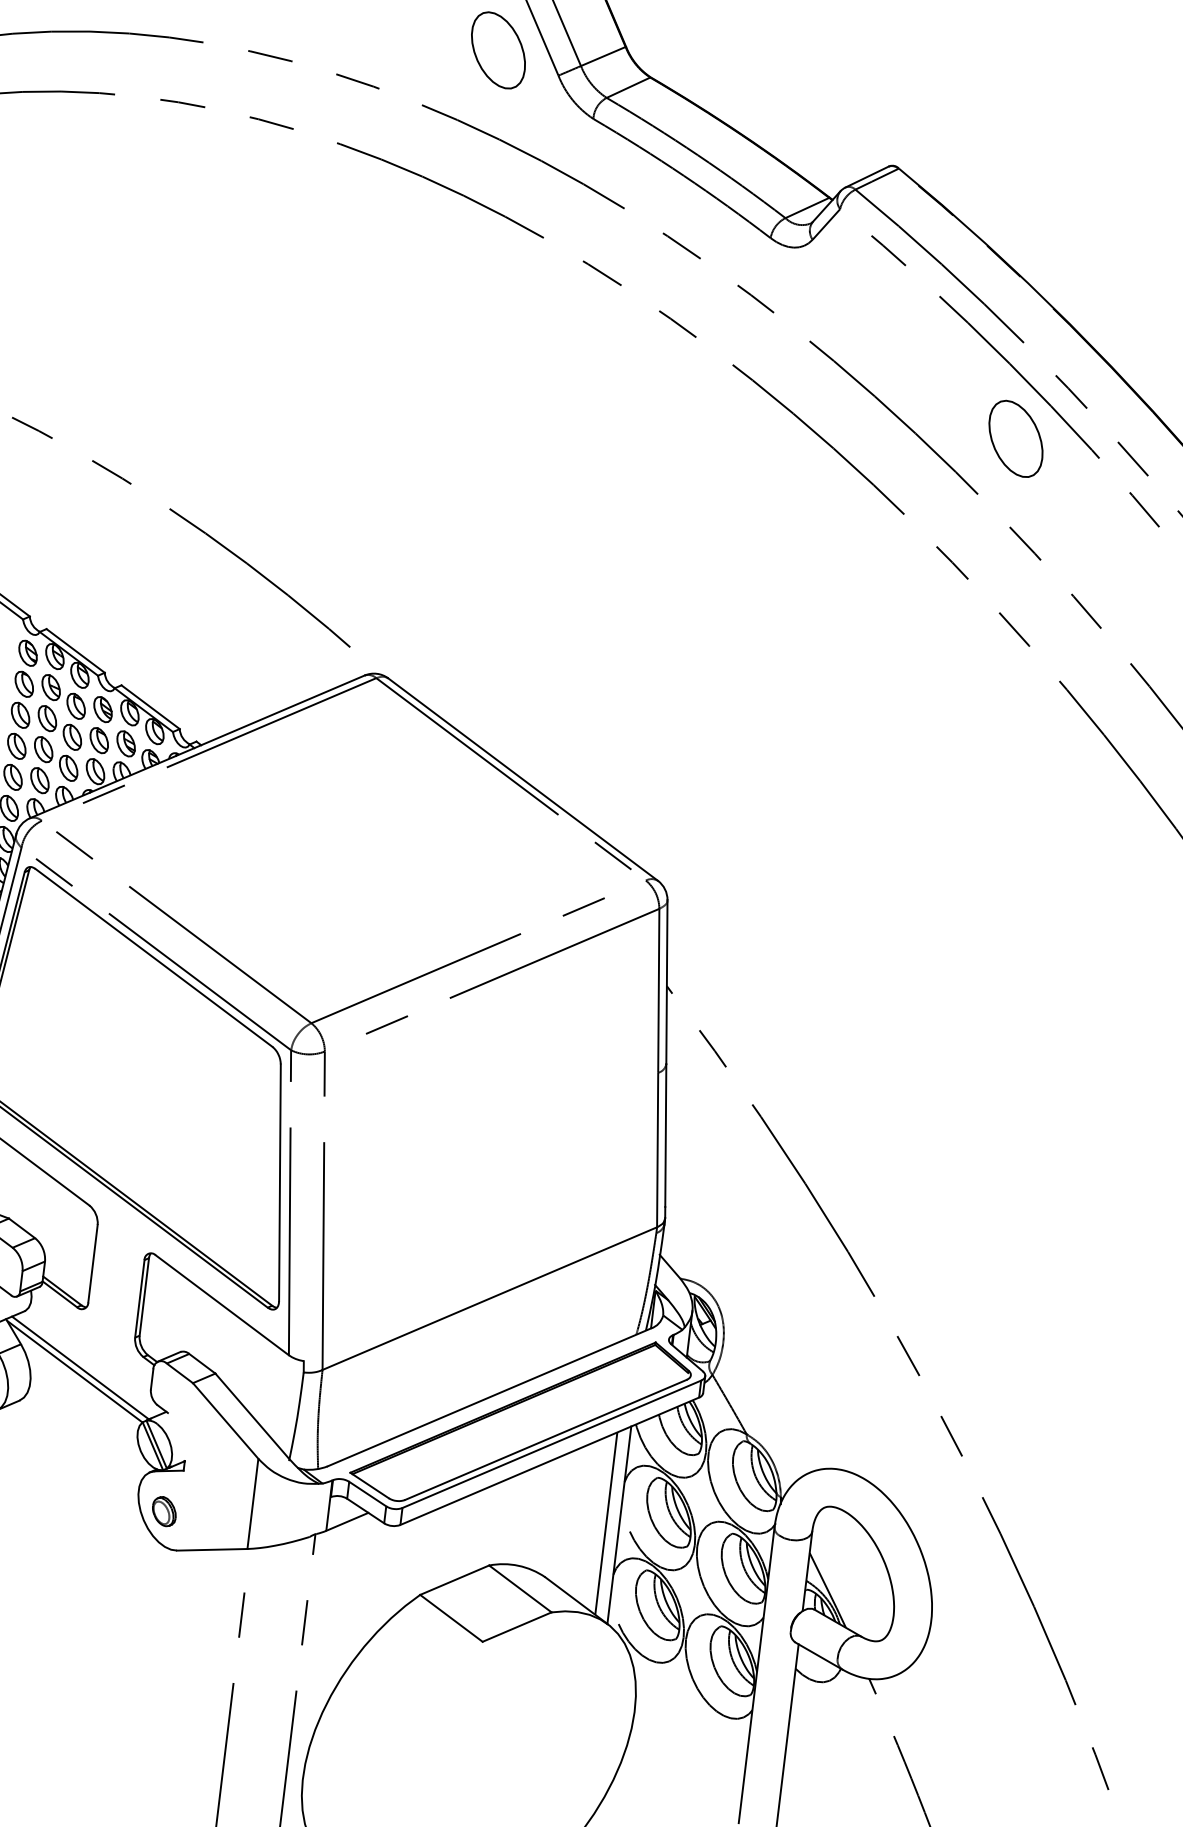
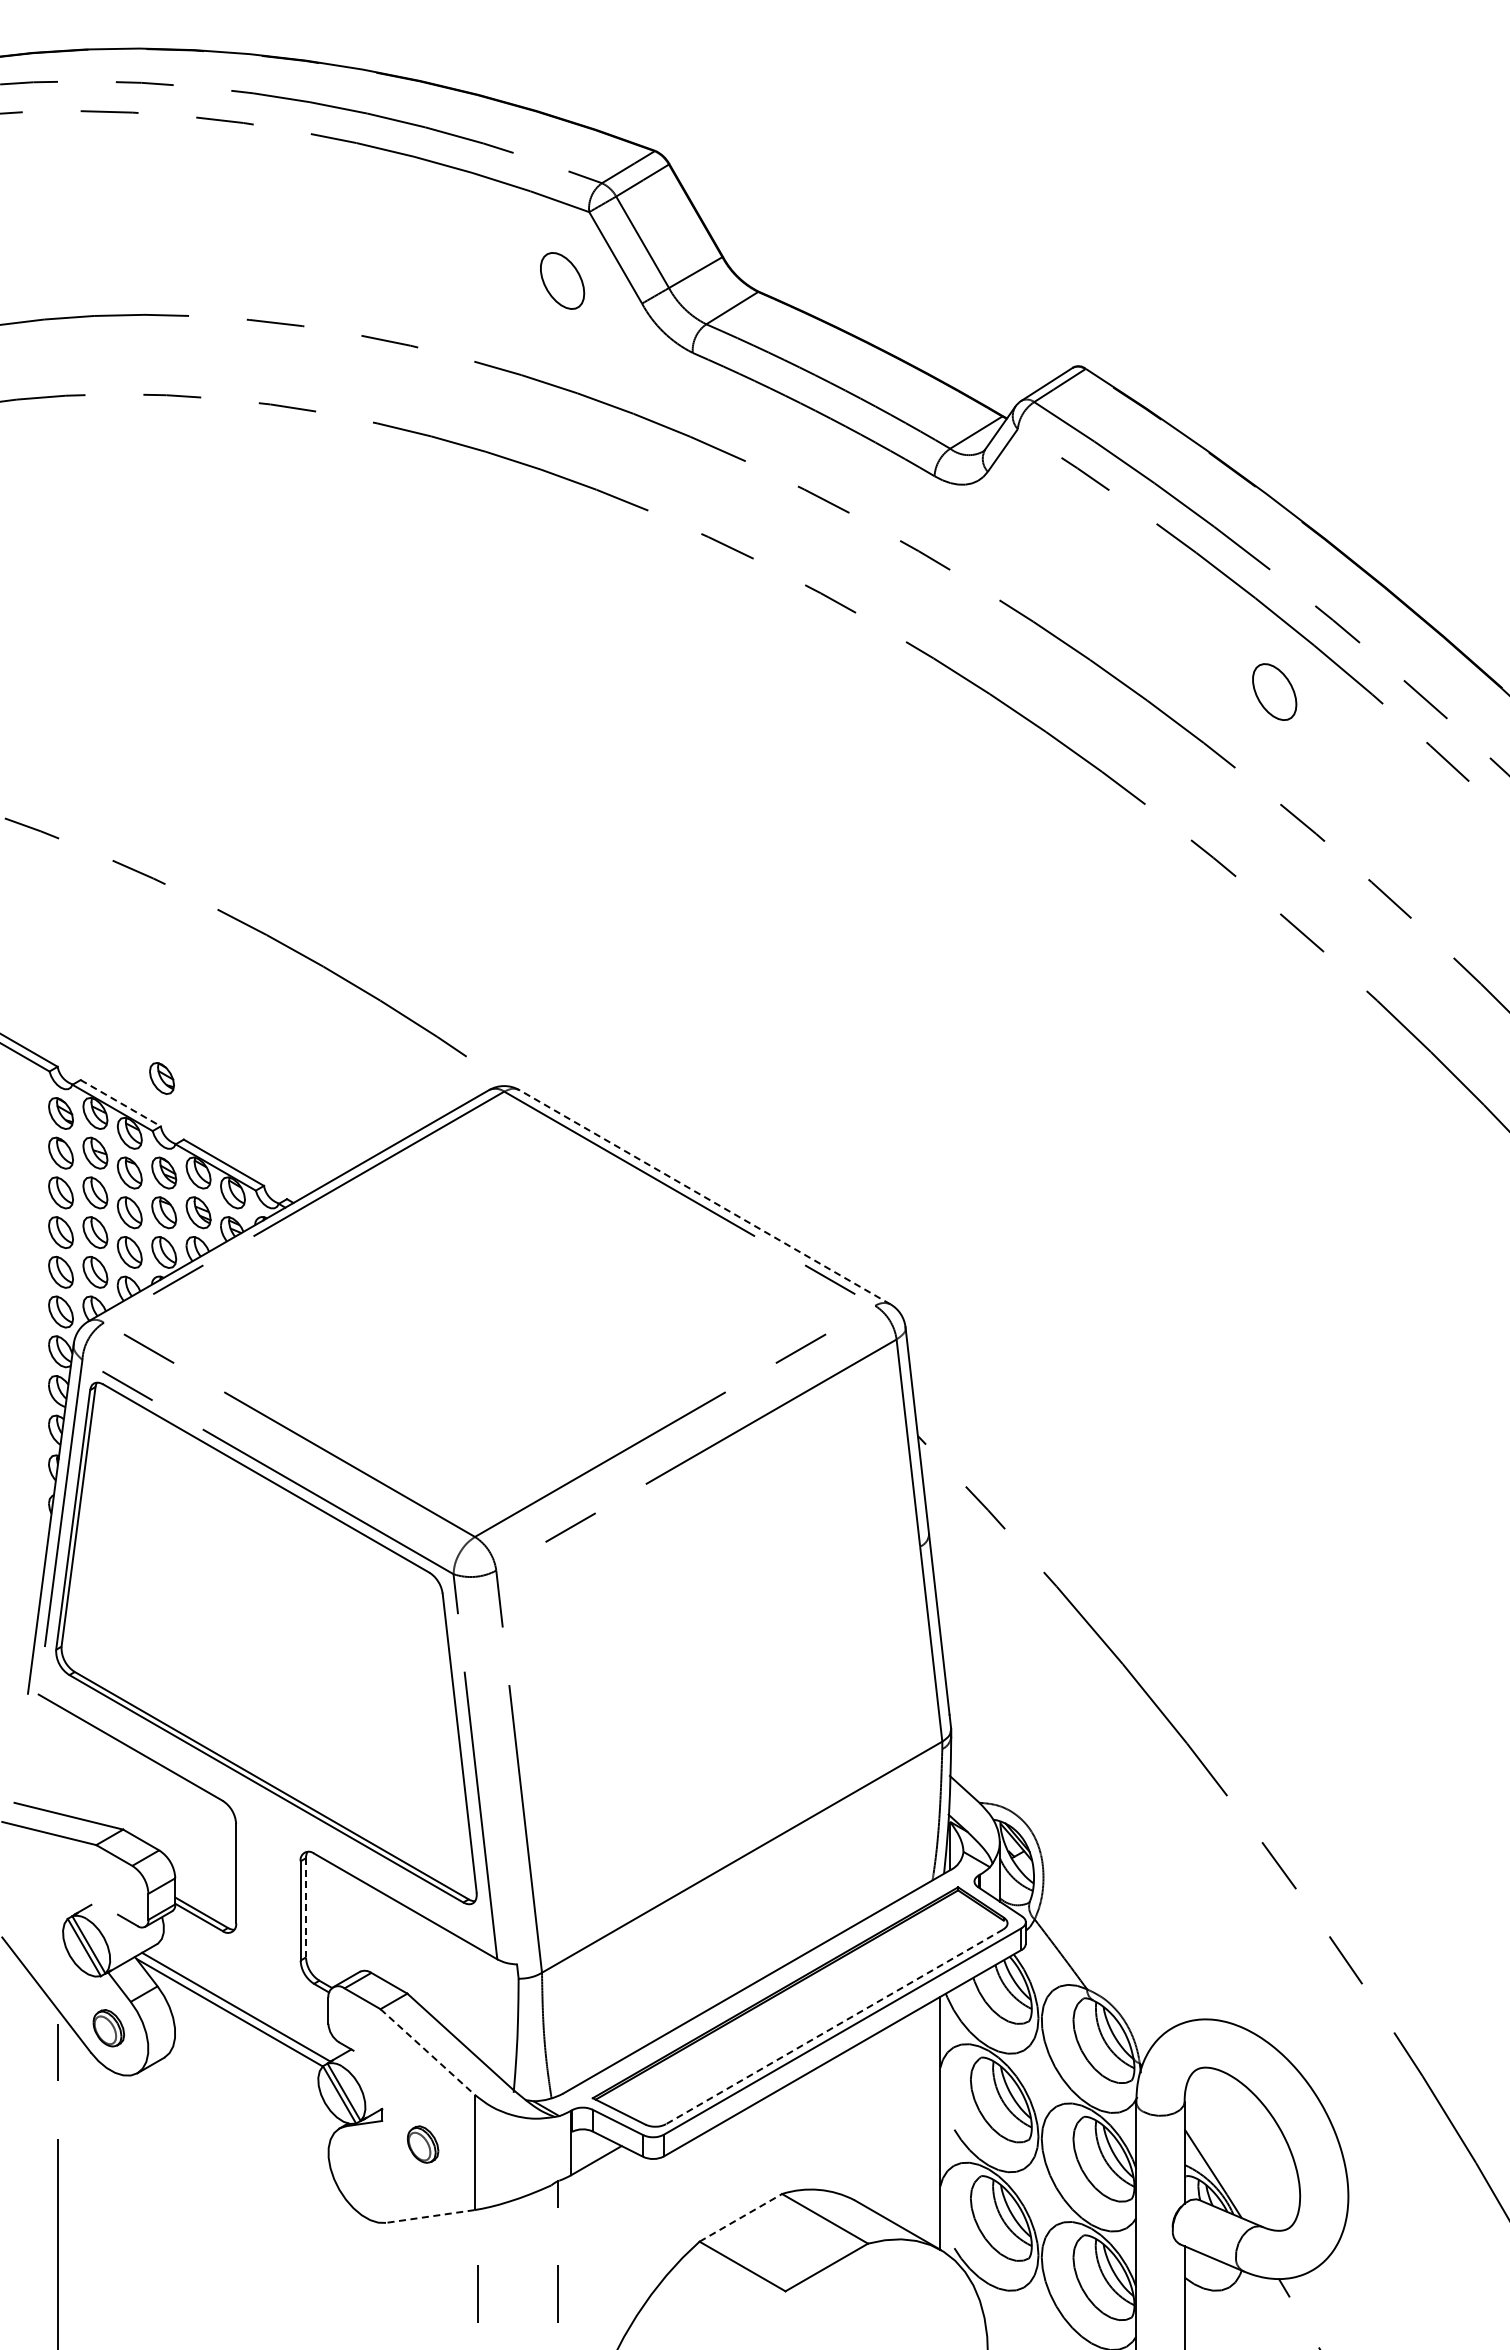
part: (498, 50) -> (562, 280), size x0.6
part: (1015, 438) -> (1274, 691), size x0.6
part: (109, 635) -> (161, 1078), added
line: (76, 651) -> (121, 1103), solid -> dashed
line: (522, 778) -> (704, 1196), solid -> dashed
line: (144, 1296) -> (306, 1907), solid -> dashed
line: (225, 1420) -> (427, 2051), solid -> dashed
line: (545, 1439) -> (834, 2026), solid -> dashed
part: (164, 1511) -> (423, 2144), moved
line: (606, 1523) -> (923, 2123), removed
line: (212, 1549) -> (430, 2216), solid -> dashed
line: (454, 1579) -> (740, 2217), solid -> dashed

